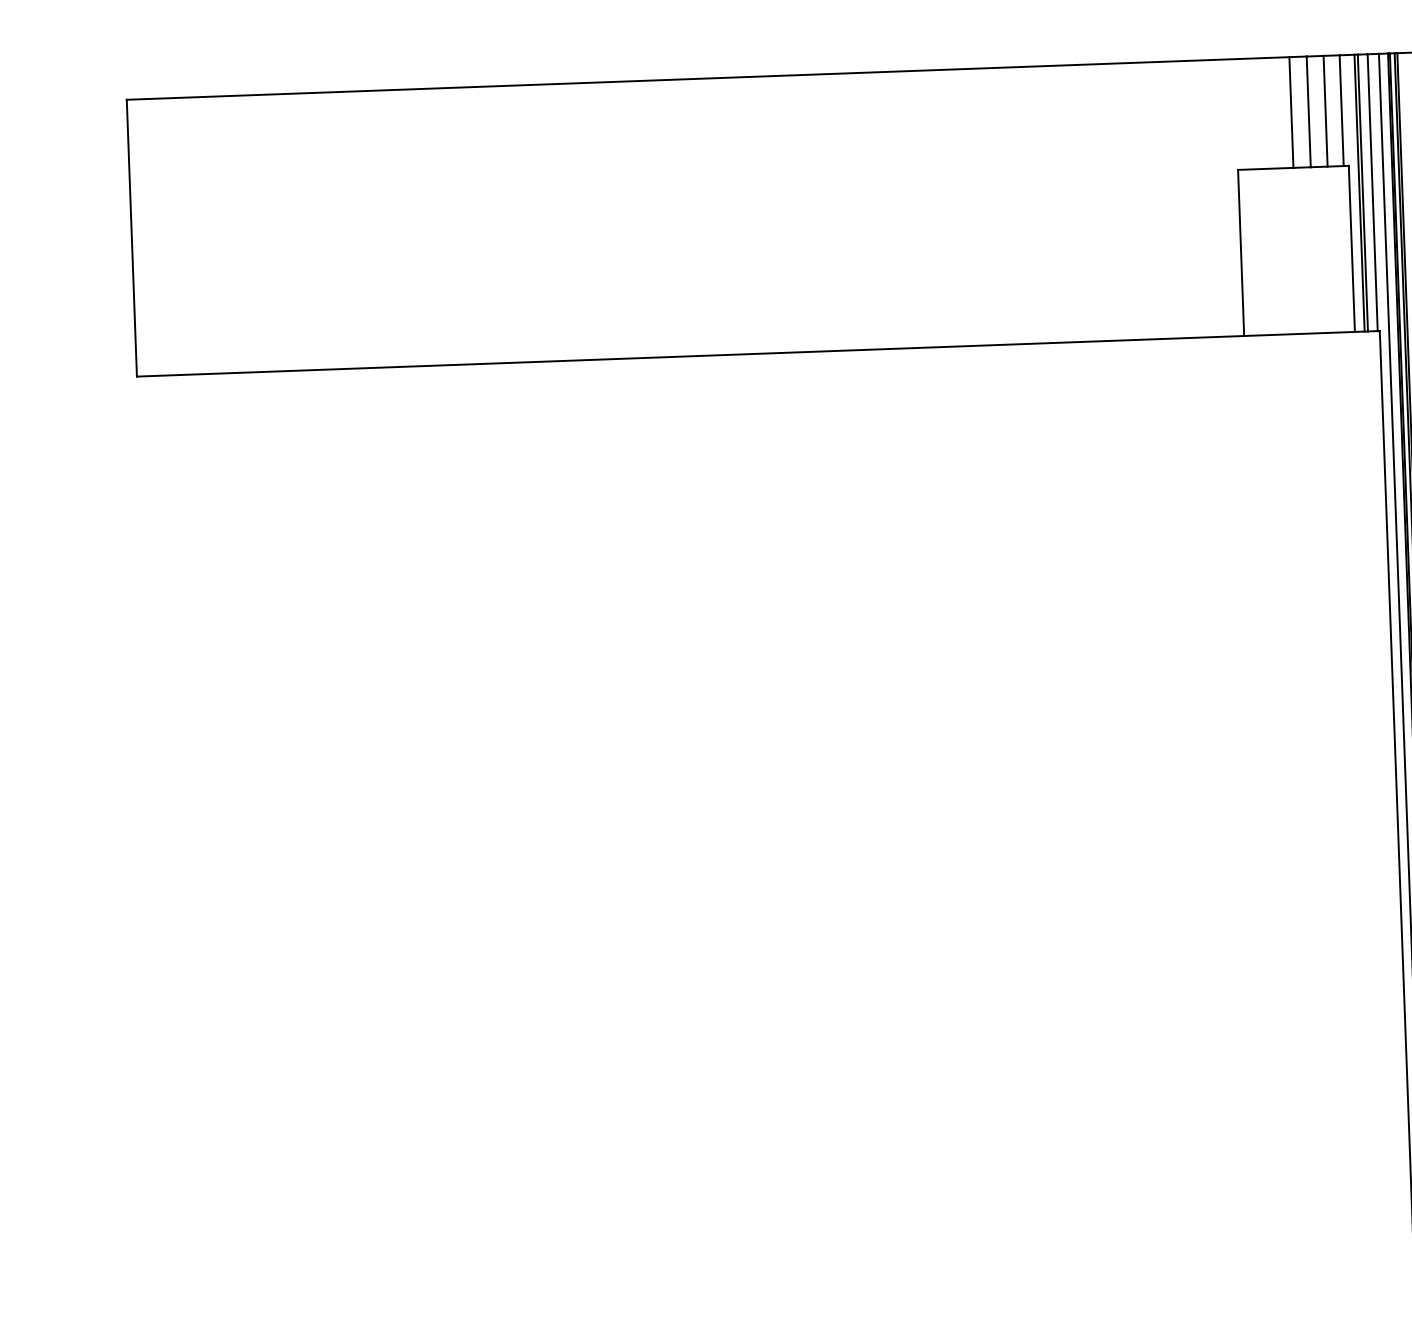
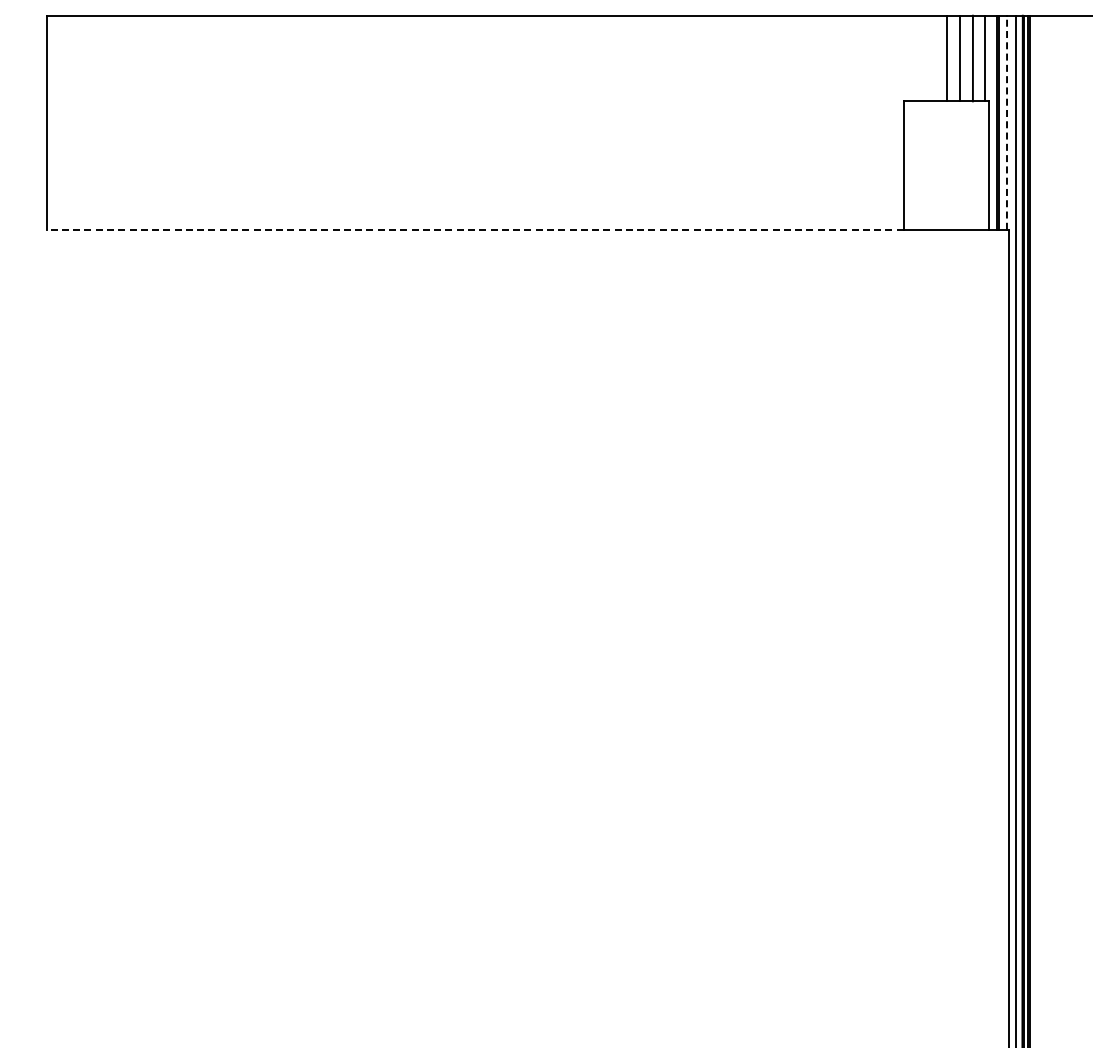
line: (1373, 192) -> (1007, 122), solid -> dashed
line: (690, 355) -> (475, 229), solid -> dashed

